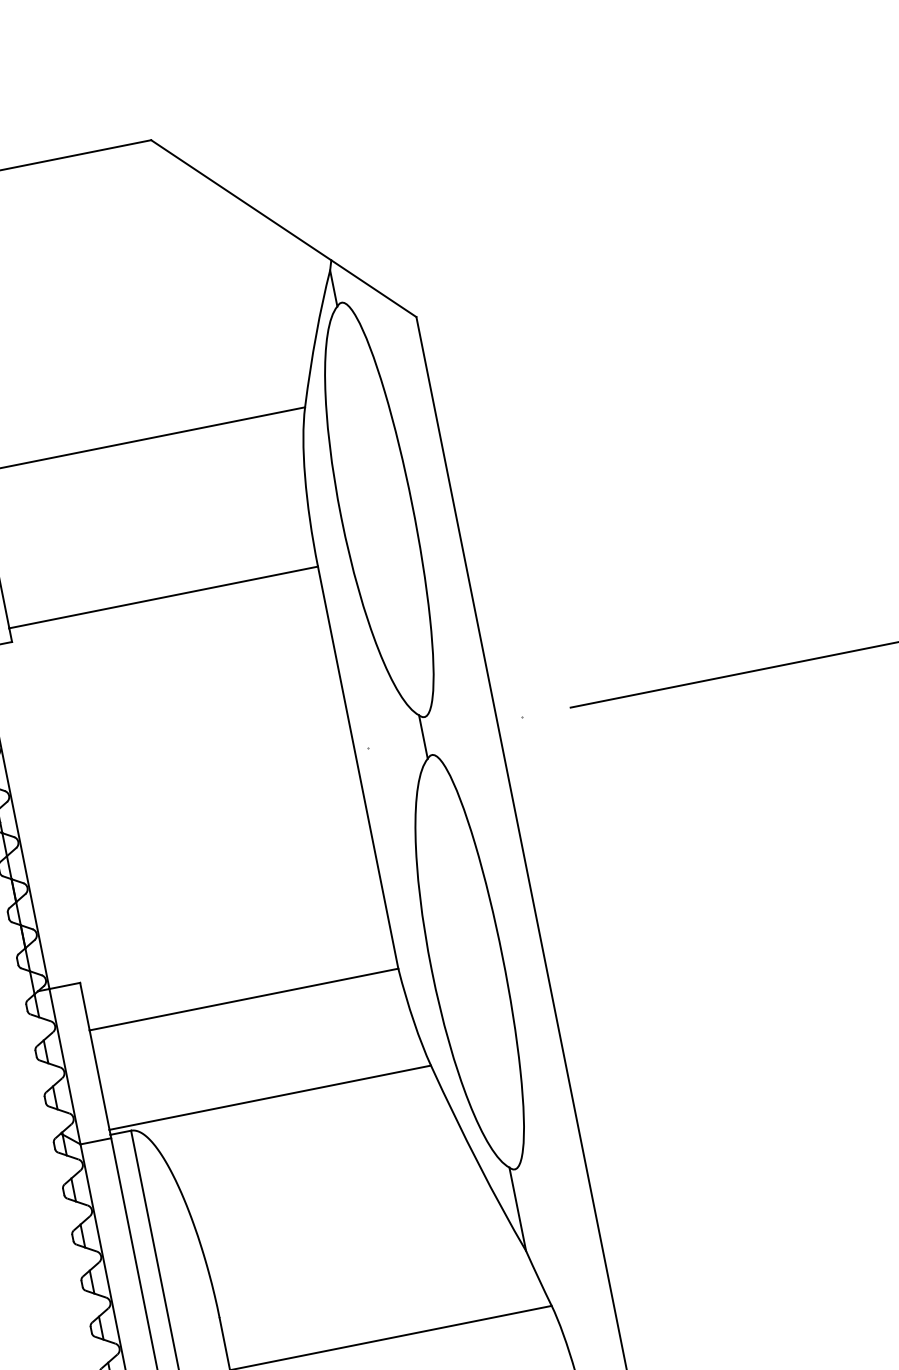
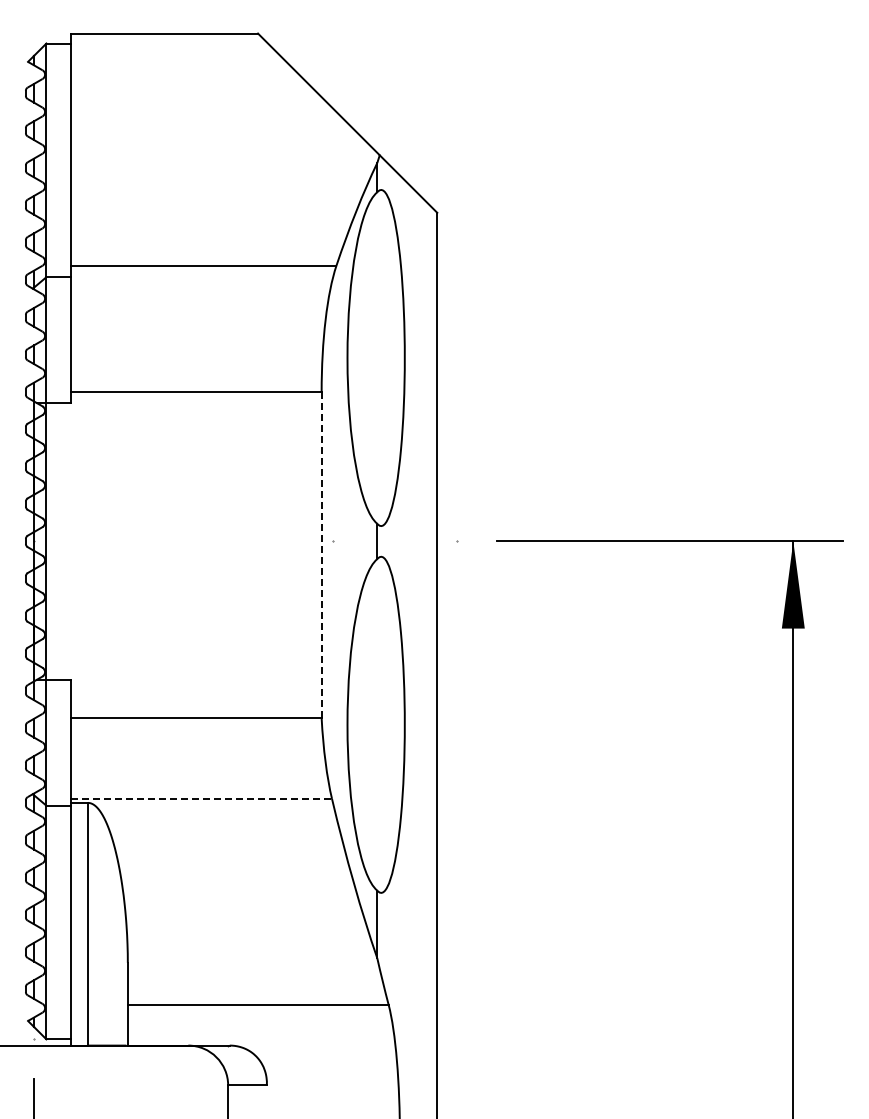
line: (358, 768) -> (321, 555), solid -> dashed
line: (271, 1097) -> (202, 798), solid -> dashed

